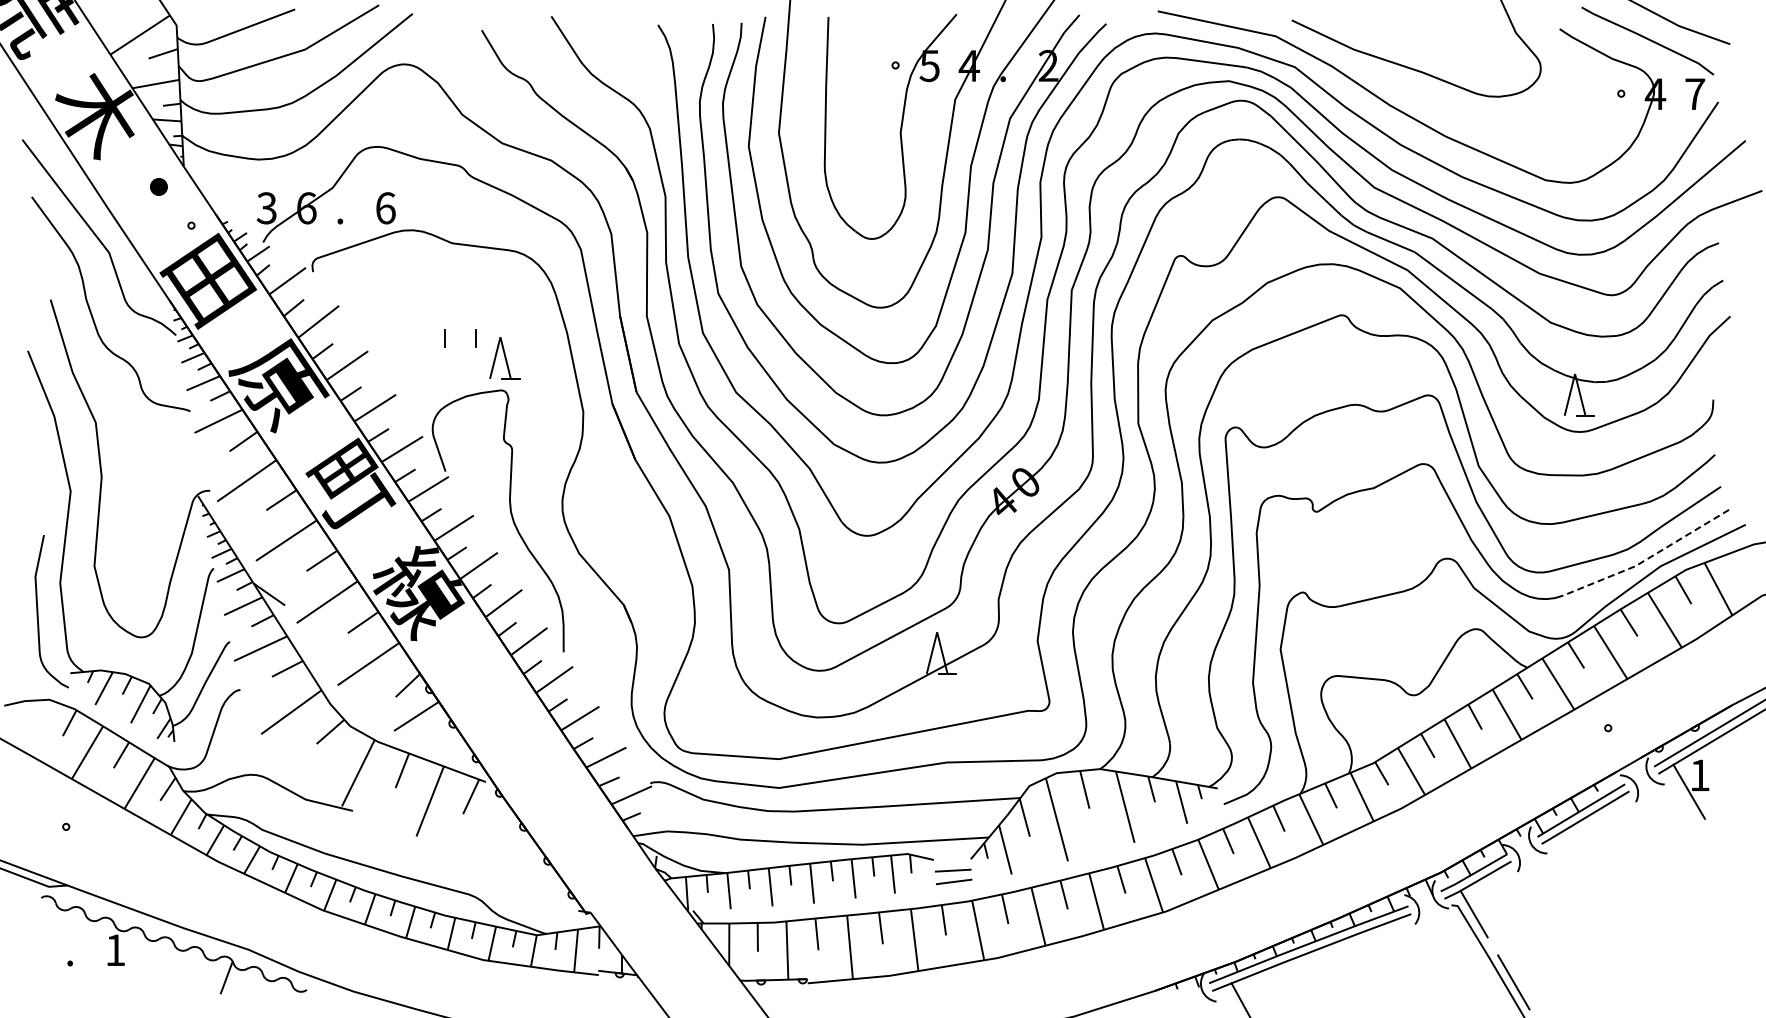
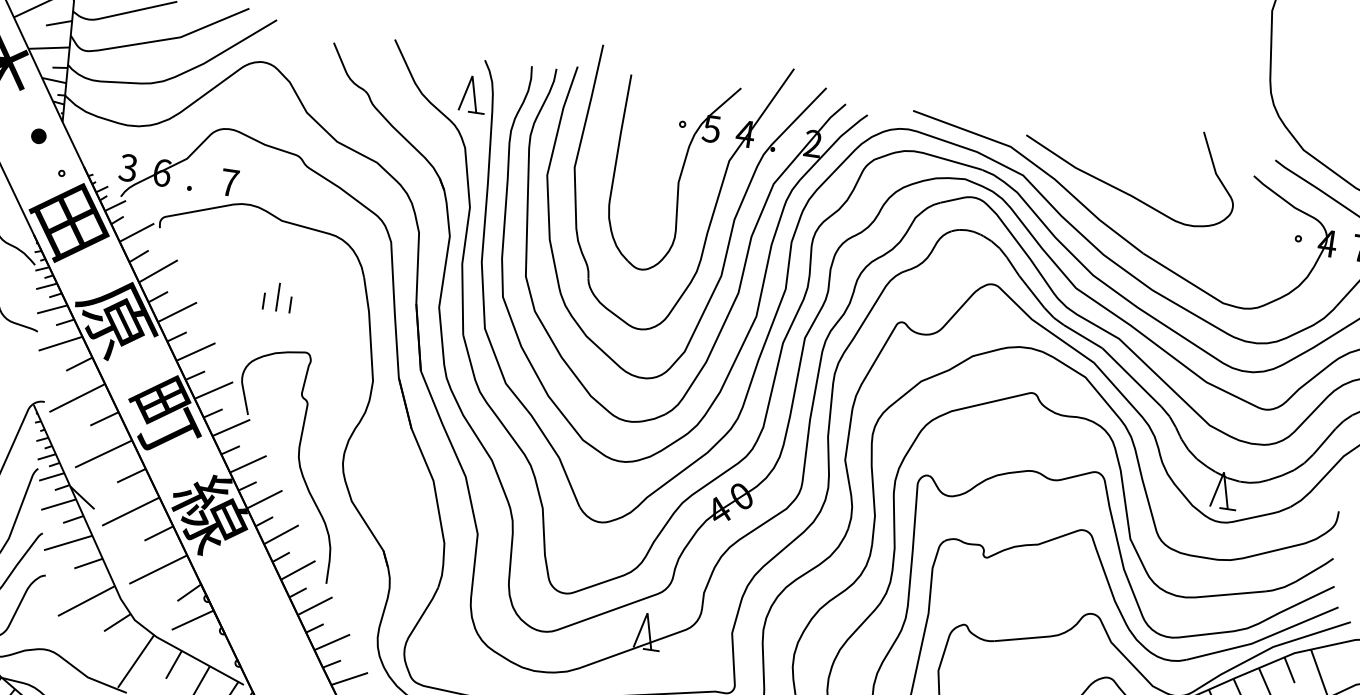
text: (385, 208) -> (229, 182), 6 -> 7
line: (460, 331) -> (278, 297), added
part: (504, 358) -> (473, 94), moved
line: (1648, 558) -> (1263, 638), dashed -> solid

